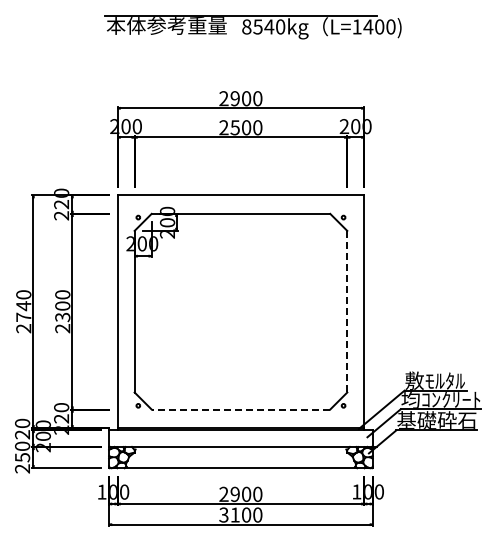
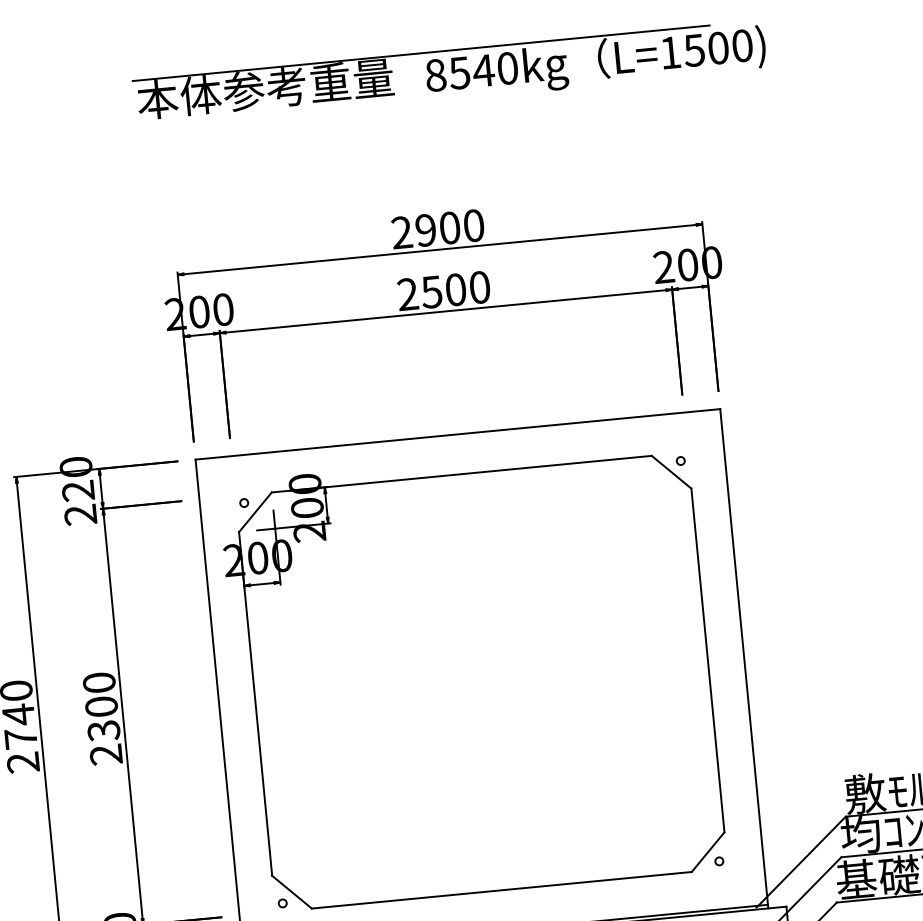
text: (368, 26) -> (694, 49), L=1400) -> L=1500)
line: (347, 311) -> (708, 659), dashed -> solid
line: (240, 409) -> (500, 890), dashed -> solid

